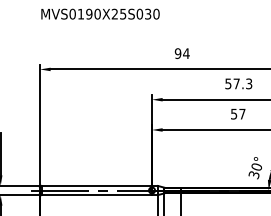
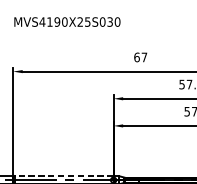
text: (72, 13) -> (42, 21), MVS0190X25S030 -> MVS4190X25S030
text: (181, 53) -> (140, 57), 94 -> 67
line: (96, 185) -> (63, 175), solid -> dashed

